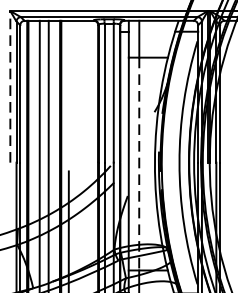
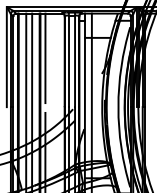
line: (9, 85) -> (6, 56), dashed -> solid
line: (68, 88) -> (45, 58), added
line: (138, 164) -> (91, 108), dashed -> solid

